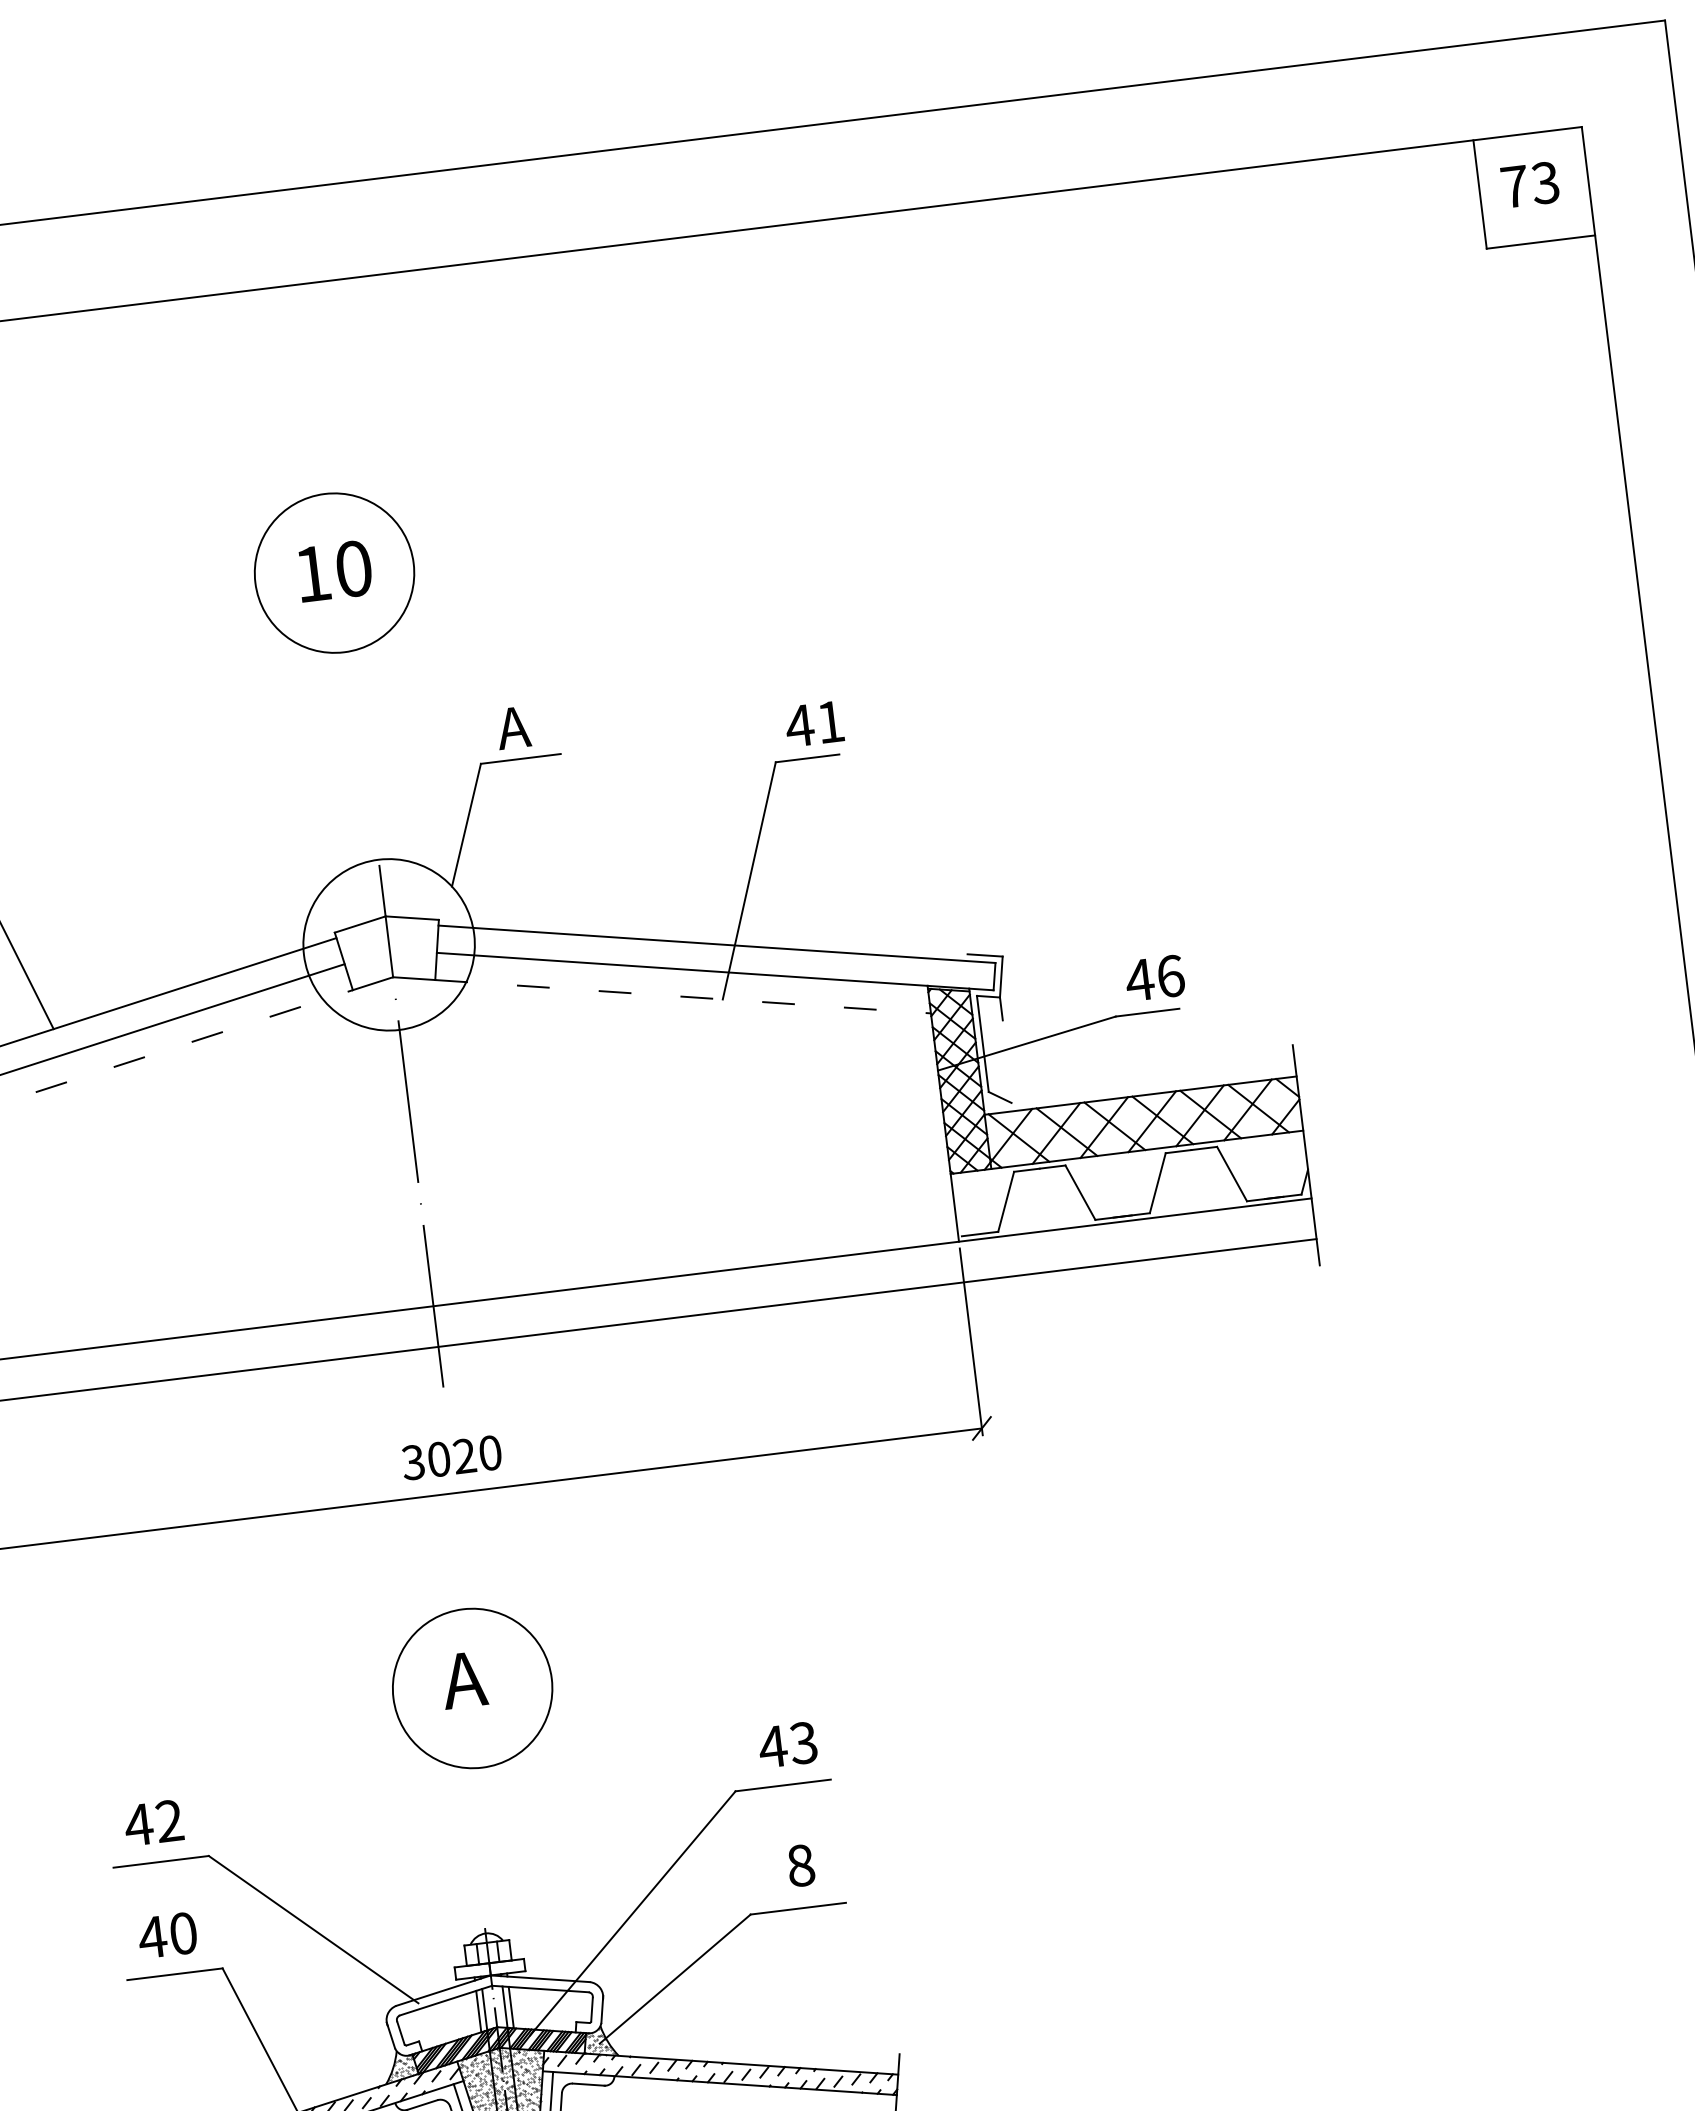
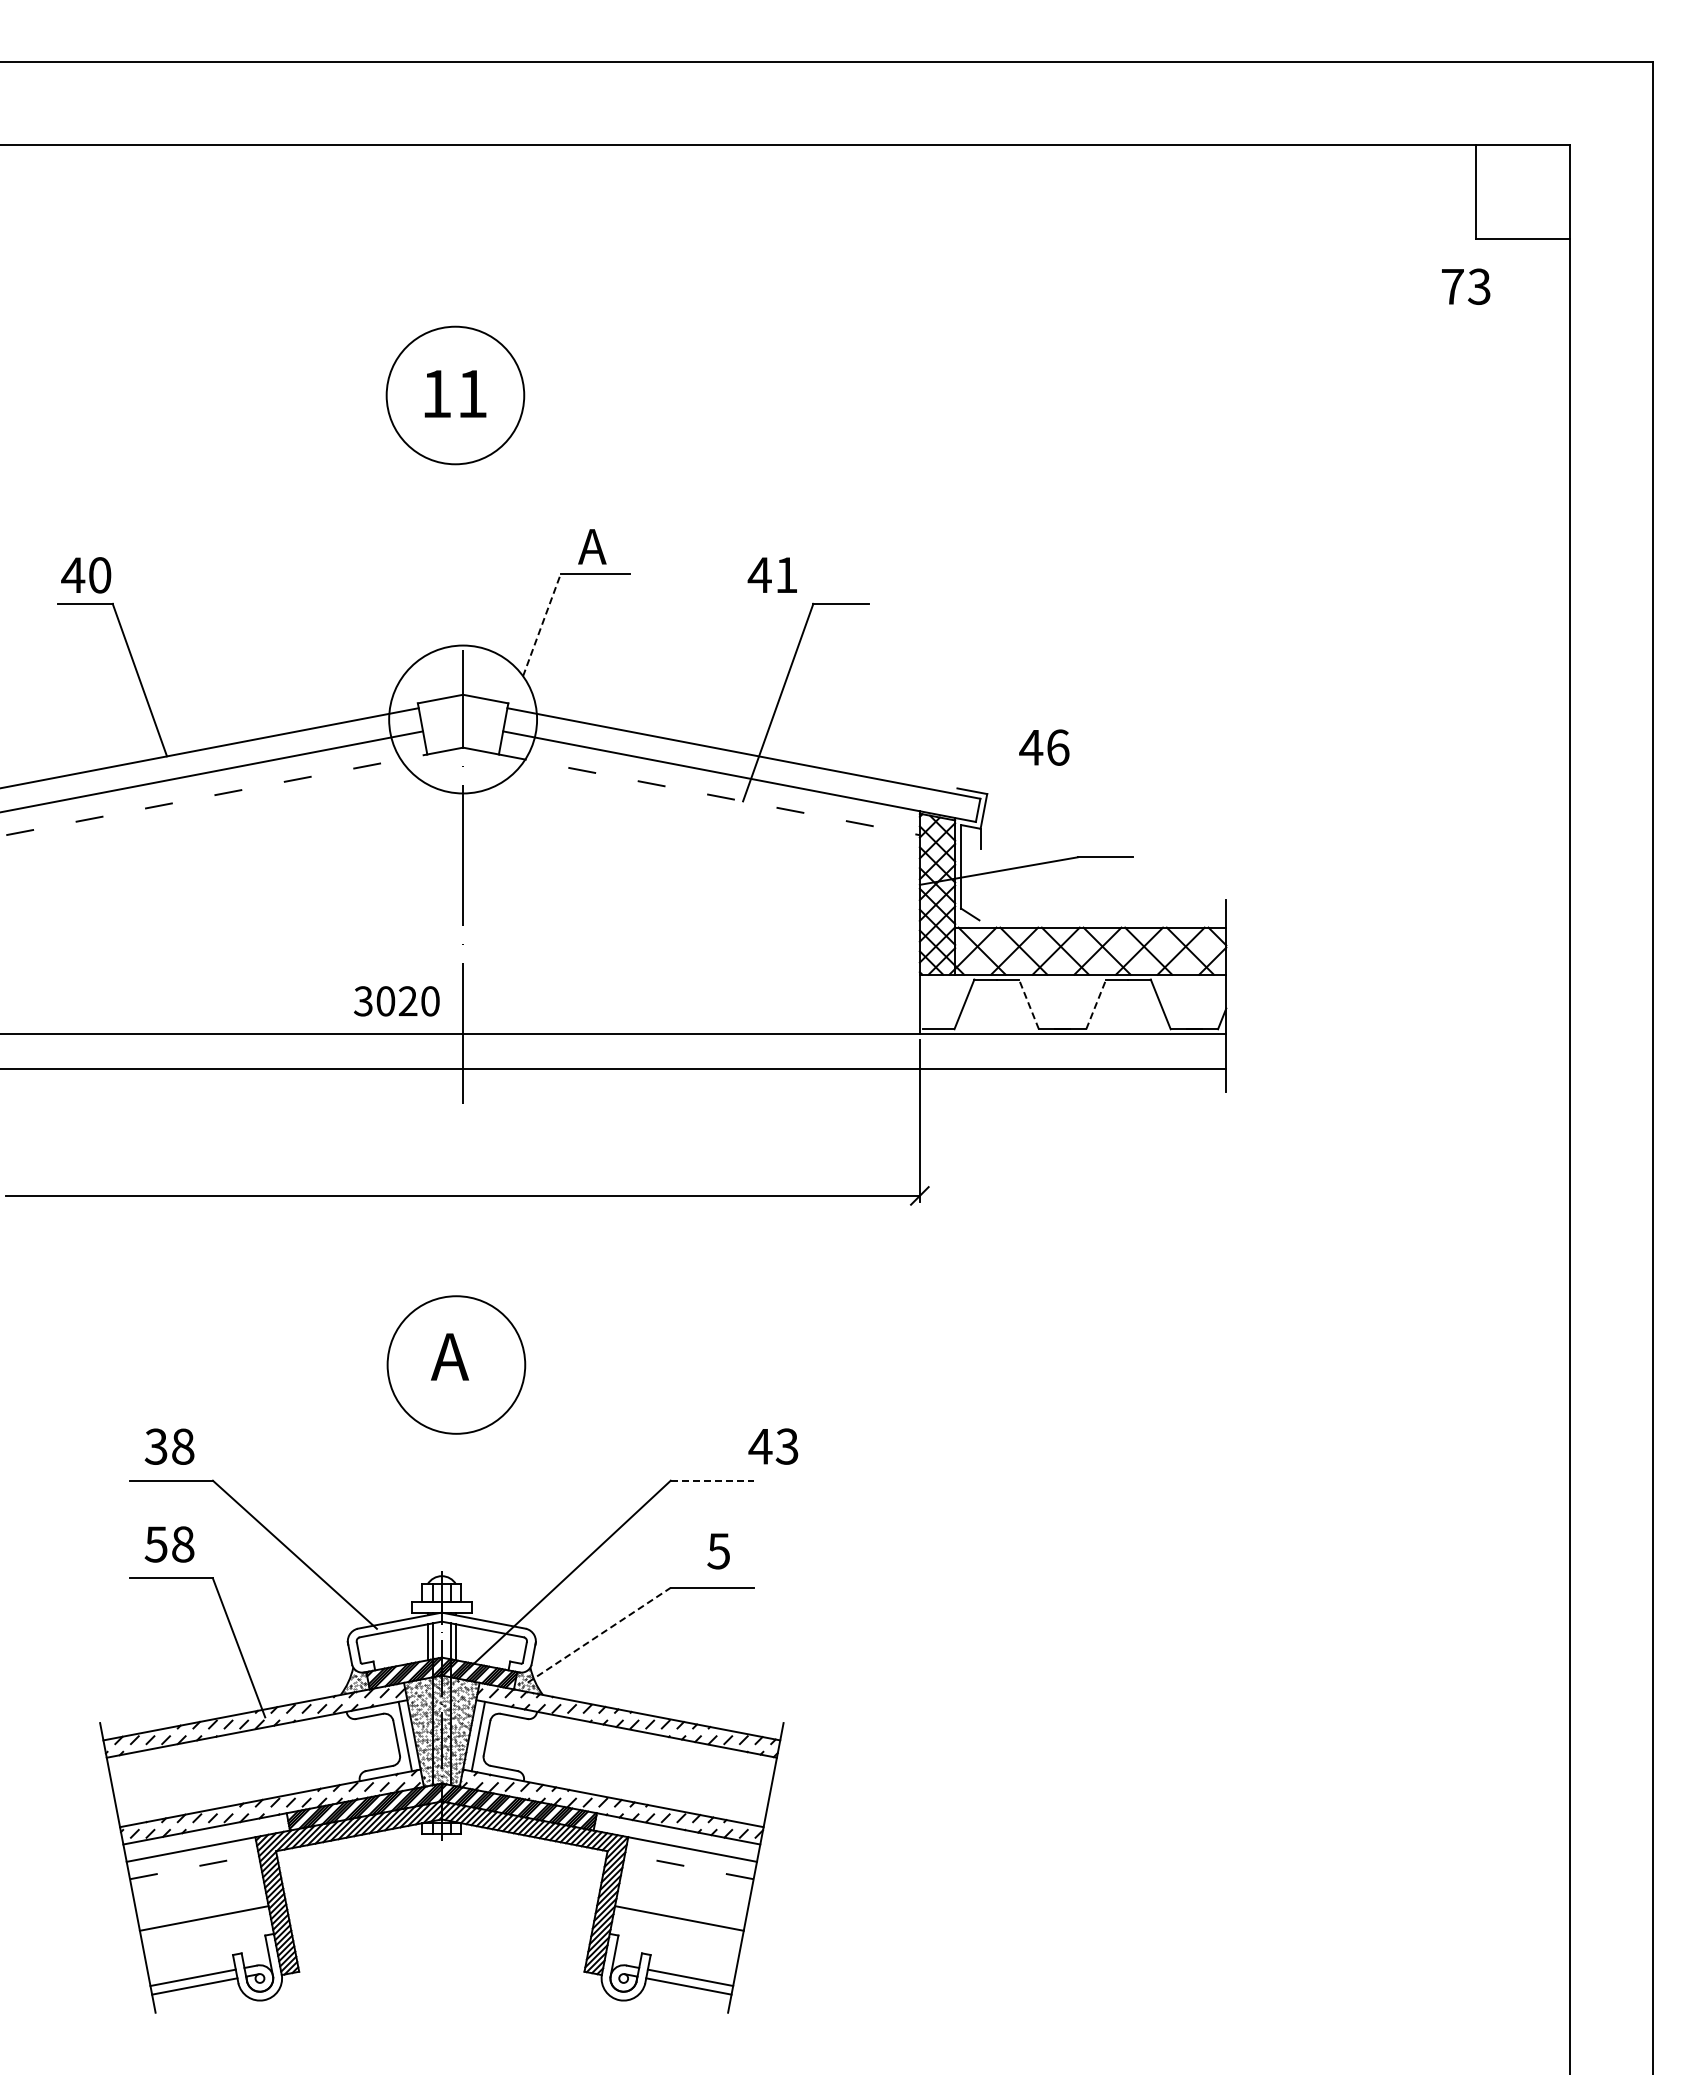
text: (1530, 184) -> (1466, 286), moved
text: (353, 568) -> (472, 393), 10 -> 11
text: (813, 723) -> (771, 574), moved
line: (467, 824) -> (542, 624), solid -> dashed
text: (1155, 978) -> (1044, 747), moved
line: (1158, 1183) -> (1096, 1004), solid -> dashed
line: (1079, 1192) -> (1028, 1004), solid -> dashed
text: (451, 1458) -> (396, 1001), moved
text: (787, 1744) -> (773, 1446), moved
line: (783, 1785) -> (712, 1480), solid -> dashed
text: (154, 1822) -> (169, 1446), 42 -> 38
text: (800, 1866) -> (718, 1551), 8 -> 5
text: (167, 1935) -> (169, 1544), 40 -> 58
line: (675, 1979) -> (599, 1635), solid -> dashed

